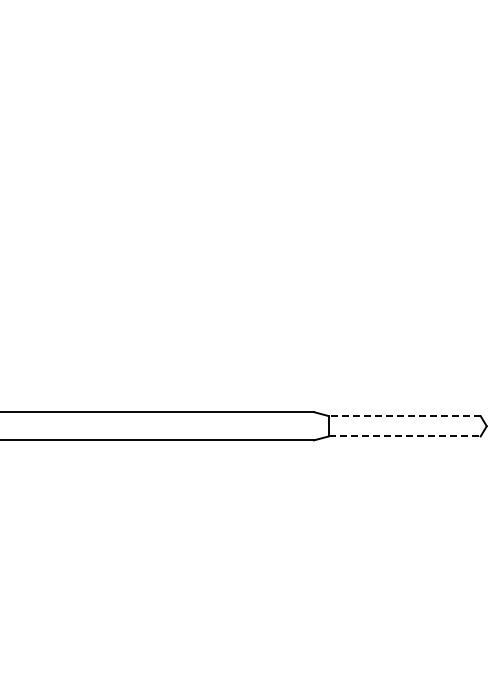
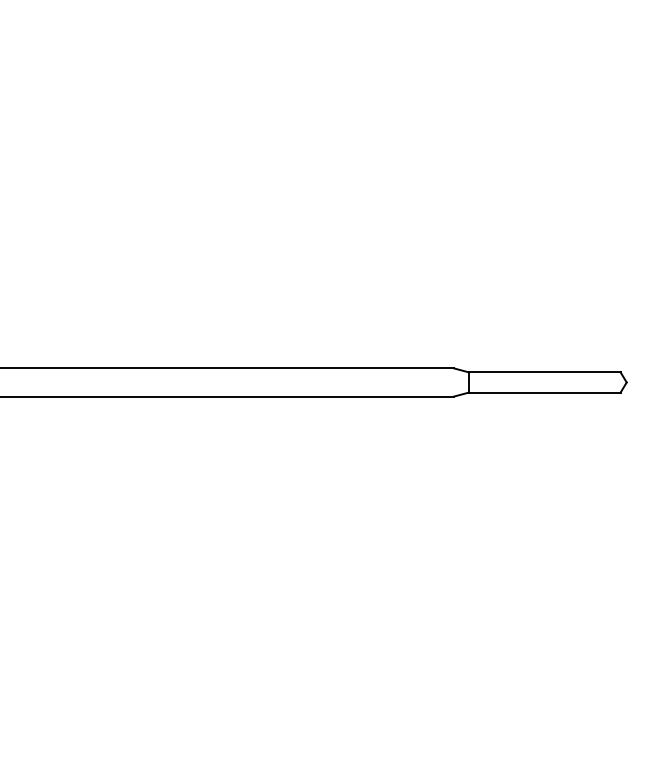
line: (404, 416) -> (544, 372), dashed -> solid
line: (404, 436) -> (544, 392), dashed -> solid

